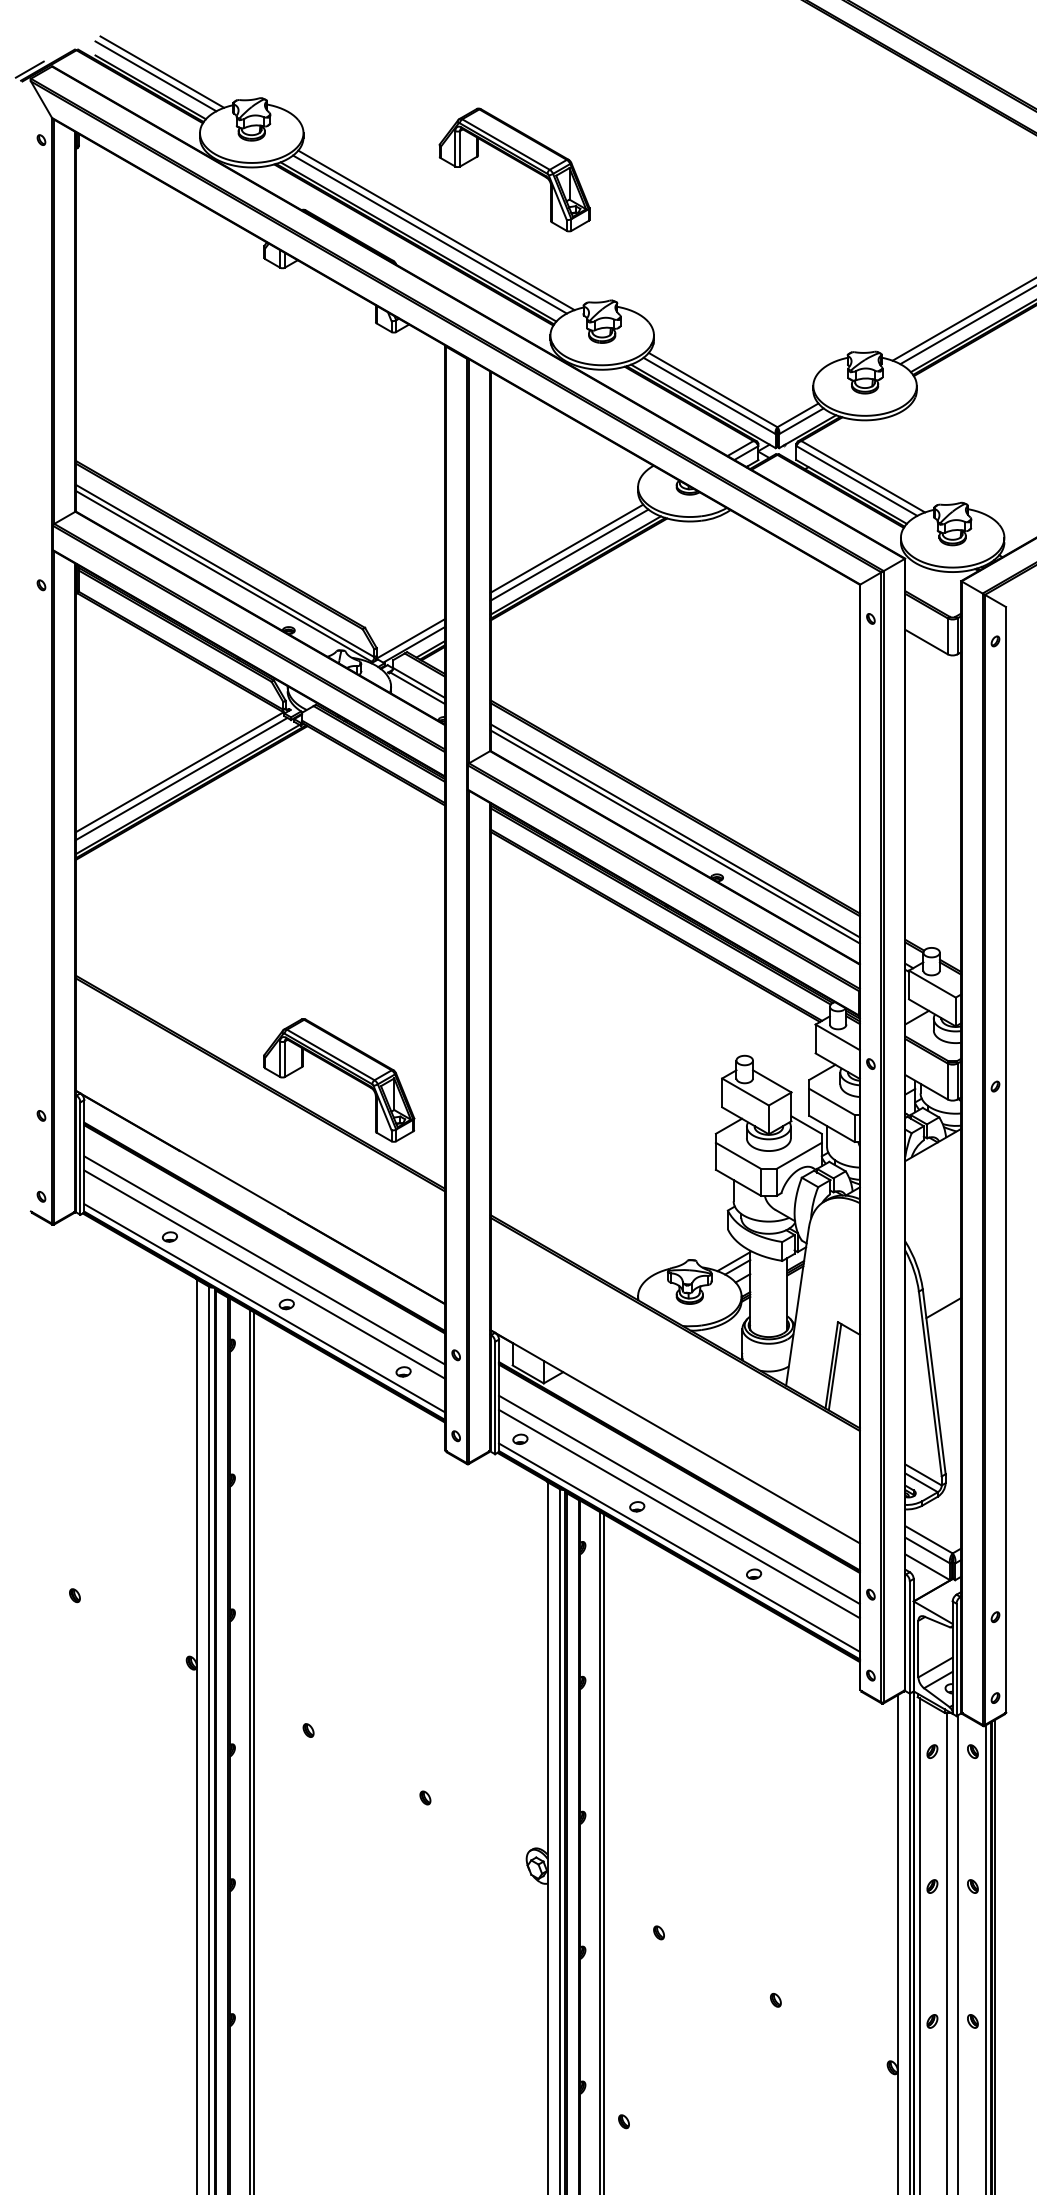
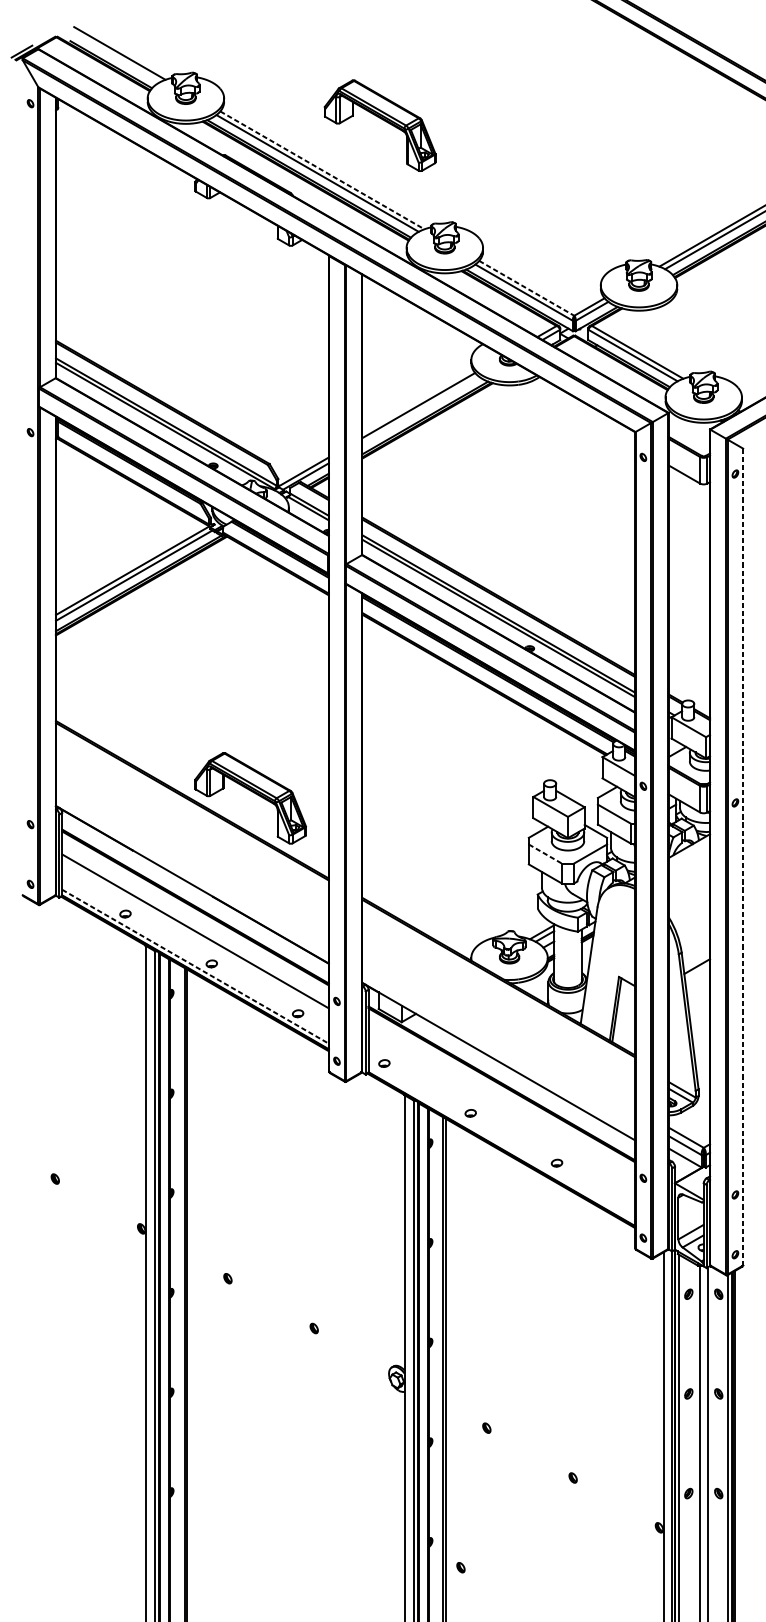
line: (155, 76) -> (114, 56), removed
line: (436, 230) -> (322, 170), solid -> dashed
line: (713, 390) -> (527, 288), solid -> dashed
line: (569, 554) -> (420, 409), removed
line: (738, 1156) -> (545, 854), solid -> dashed
line: (1006, 1159) -> (743, 856), solid -> dashed
line: (264, 1274) -> (195, 941), removed
line: (265, 1308) -> (196, 966), solid -> dashed
line: (679, 1499) -> (501, 1107), removed
line: (679, 1513) -> (501, 1118), removed
line: (679, 1547) -> (501, 1143), removed

